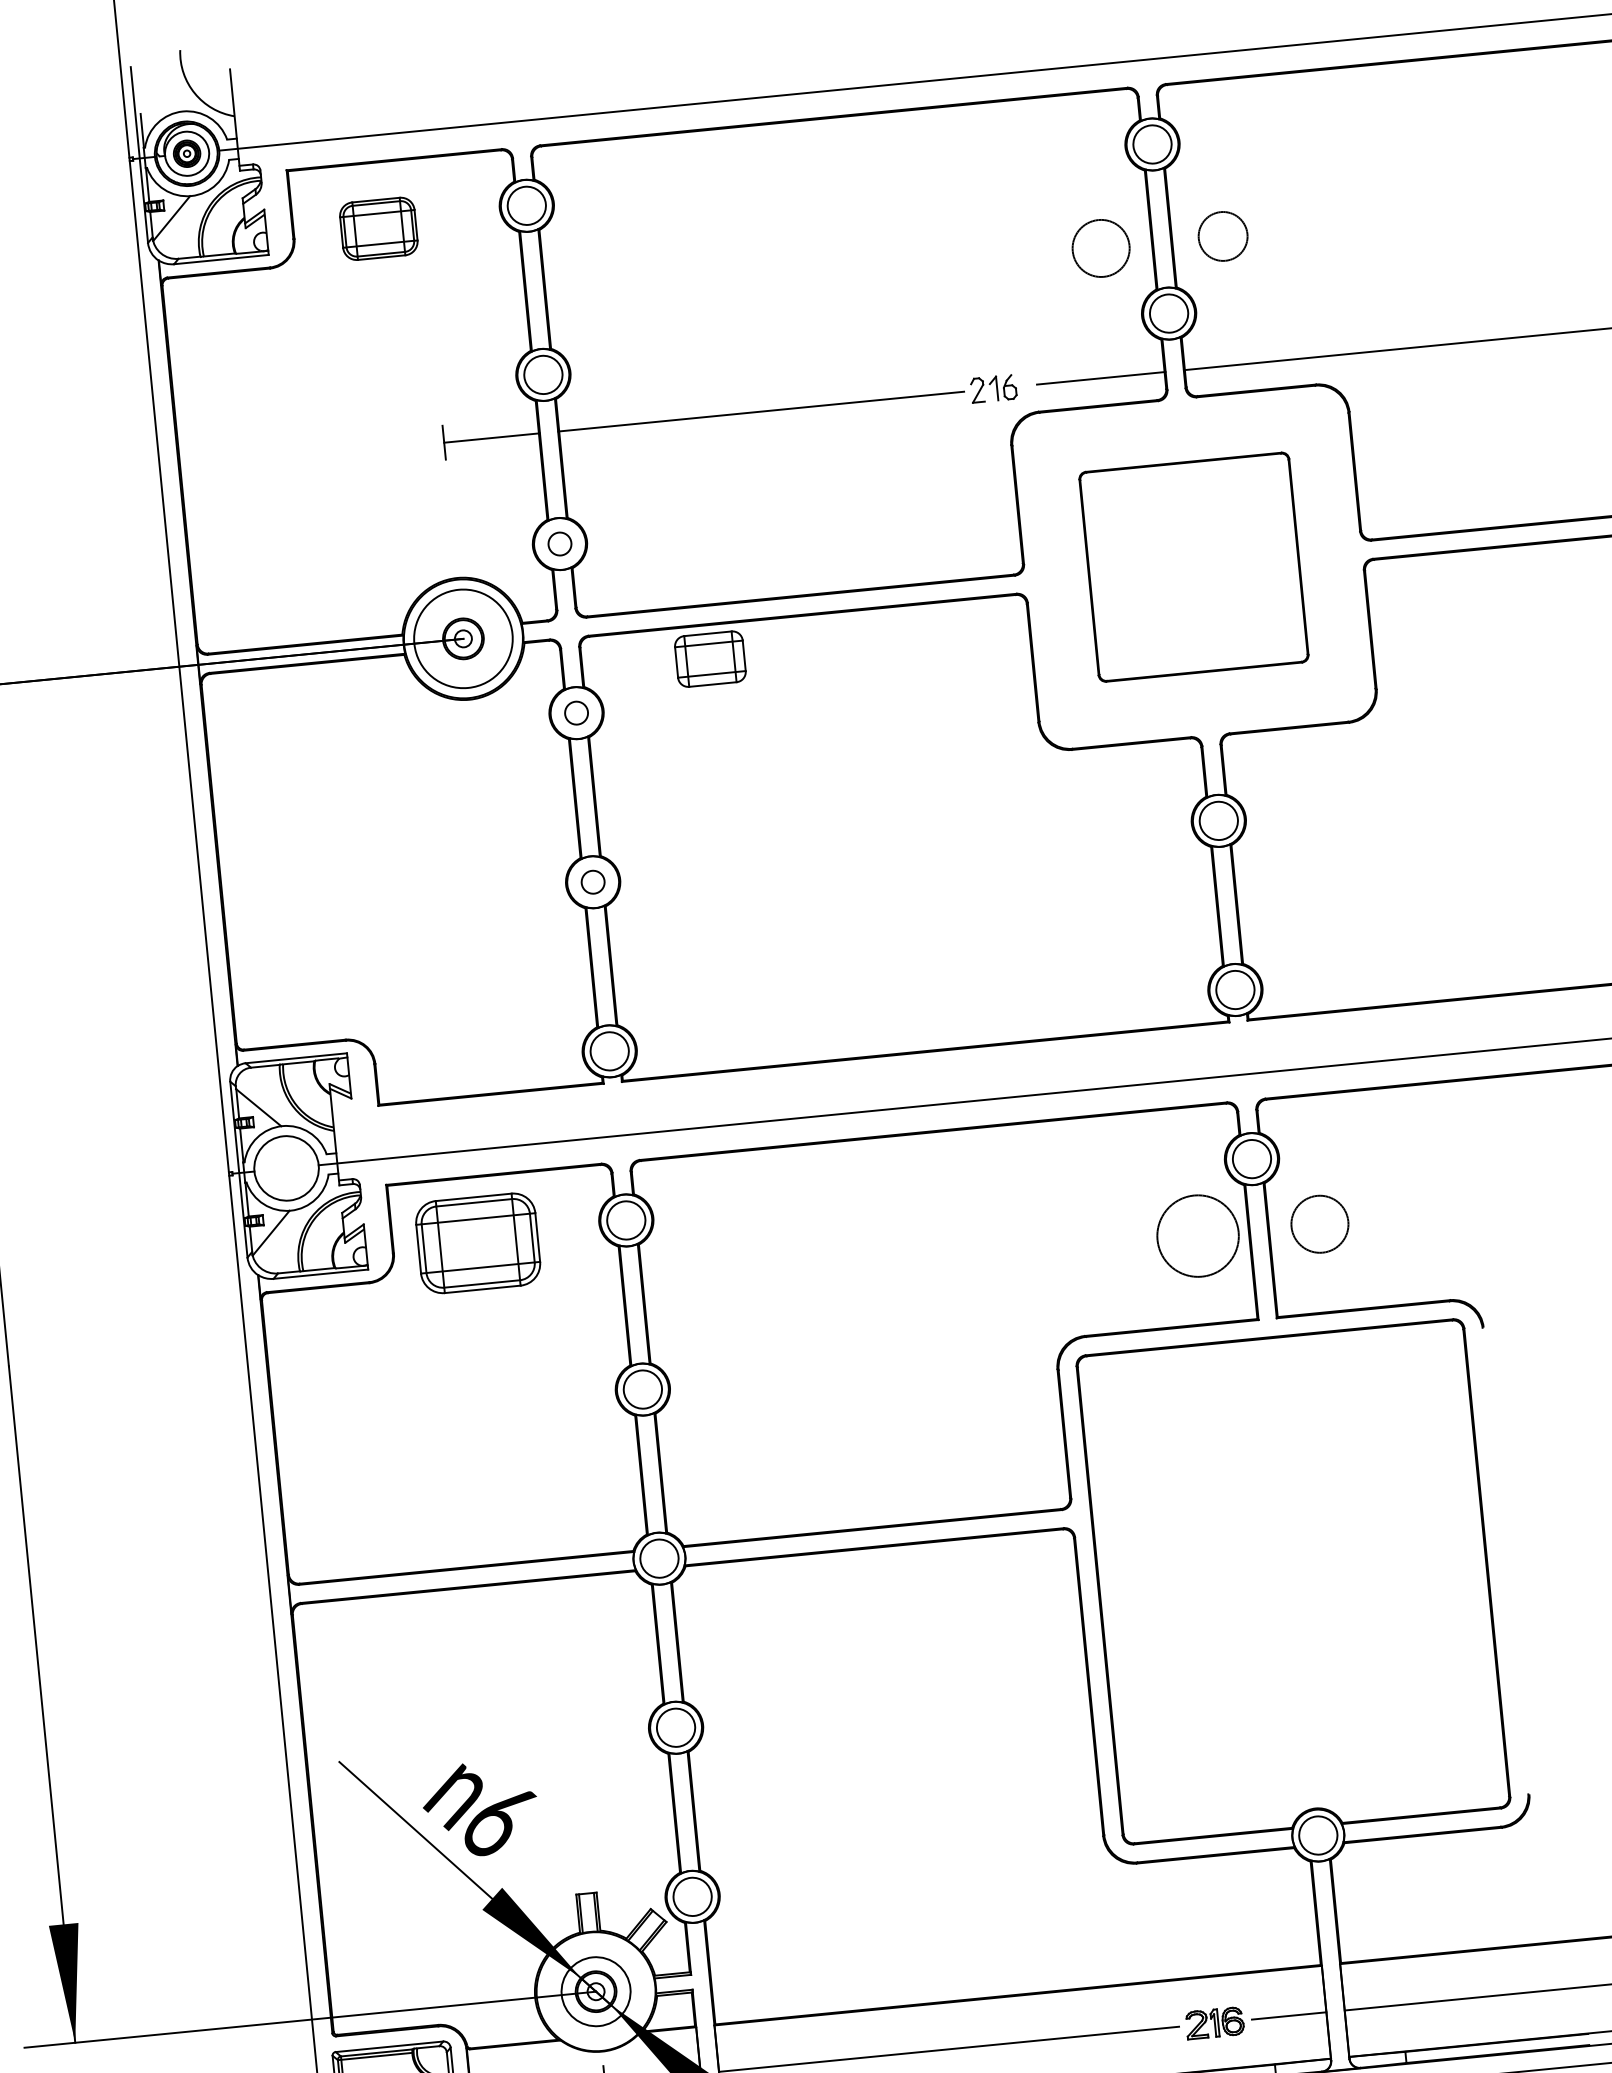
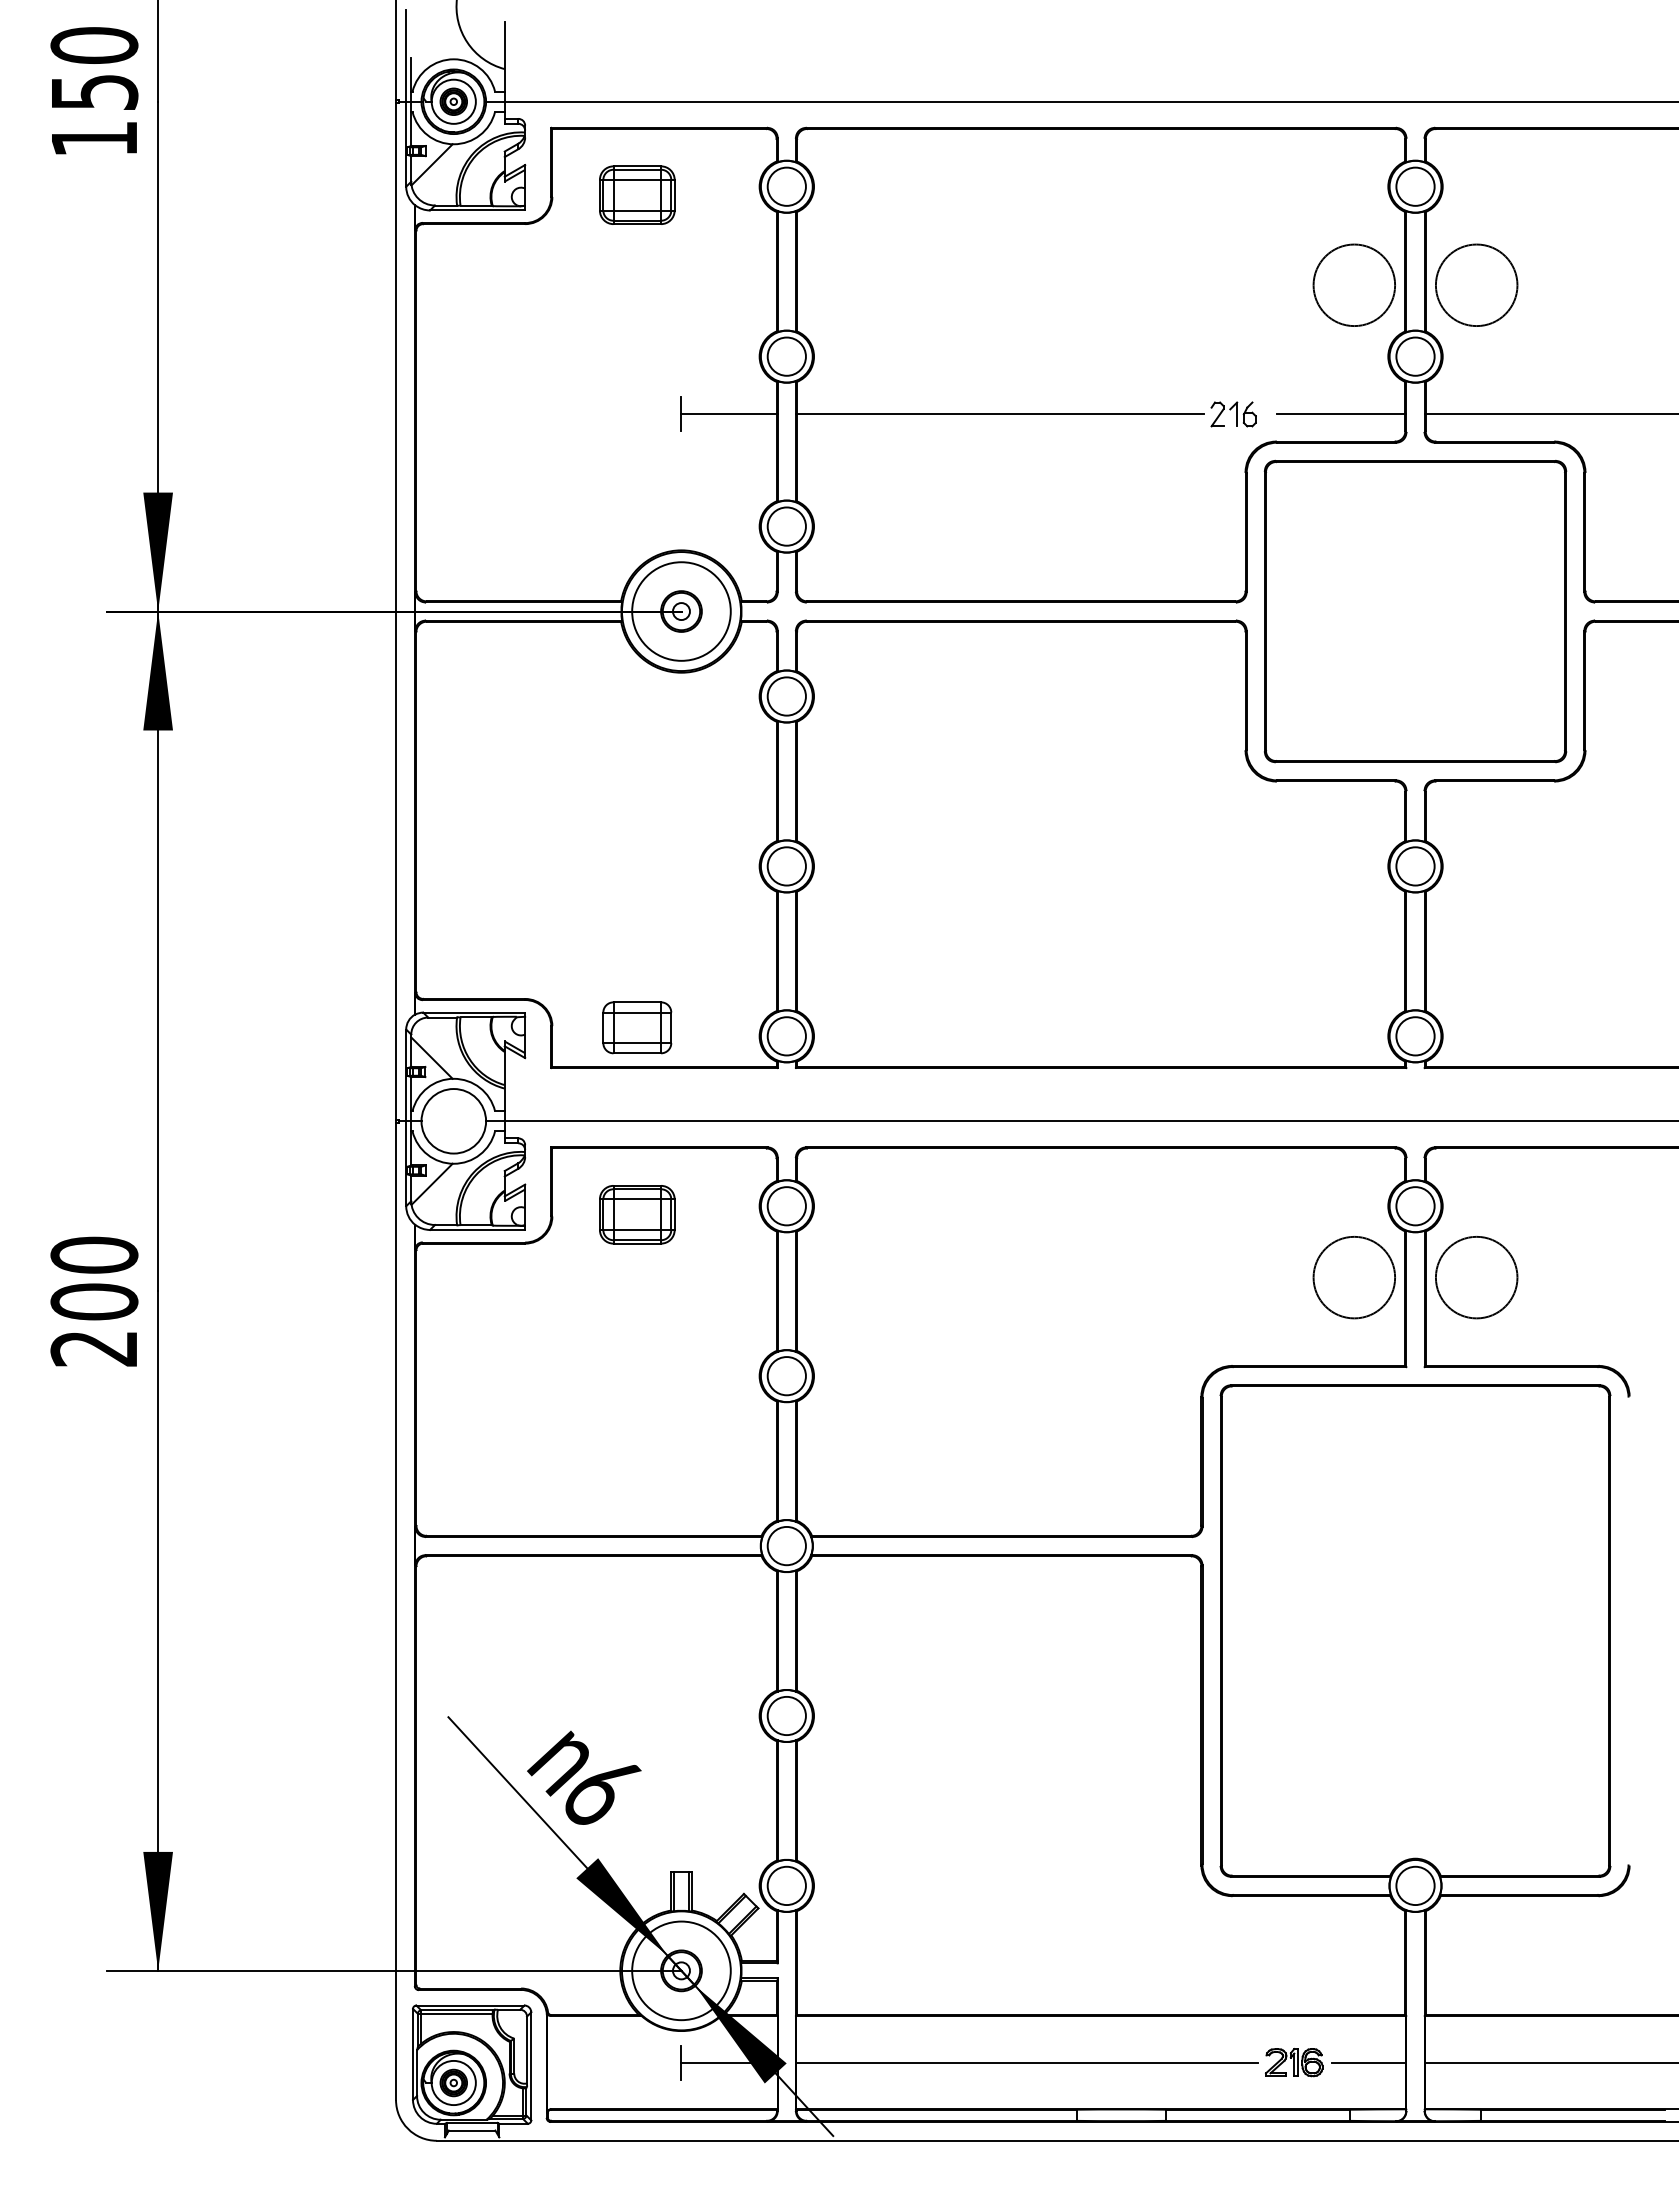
circle: (1222, 235) -> (1476, 284), size x1.67
circle: (1100, 247) -> (1353, 284), size x1.43
circle: (559, 543) -> (786, 526), size x1.67
part: (1193, 567) -> (1415, 611), size x1.43
part: (710, 658) -> (637, 1027), moved
circle: (576, 713) -> (786, 696), size x1.67
circle: (592, 882) -> (786, 866), size x1.67
circle: (1319, 1224) -> (1476, 1277), size x1.43
part: (478, 1243) -> (637, 1214), size x0.62
circle: (596, 1991) -> (681, 1970), size x1.43

